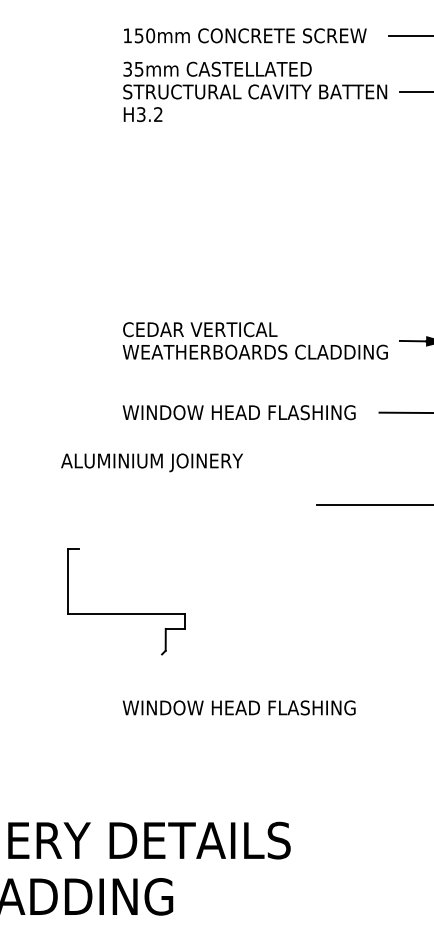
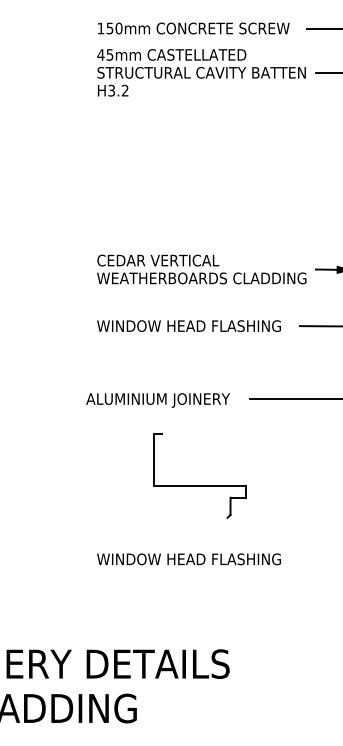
text: (127, 68) -> (100, 54), 35mm -> 45mm
text: (151, 462) -> (157, 400), moved
part: (126, 613) -> (199, 485), moved

